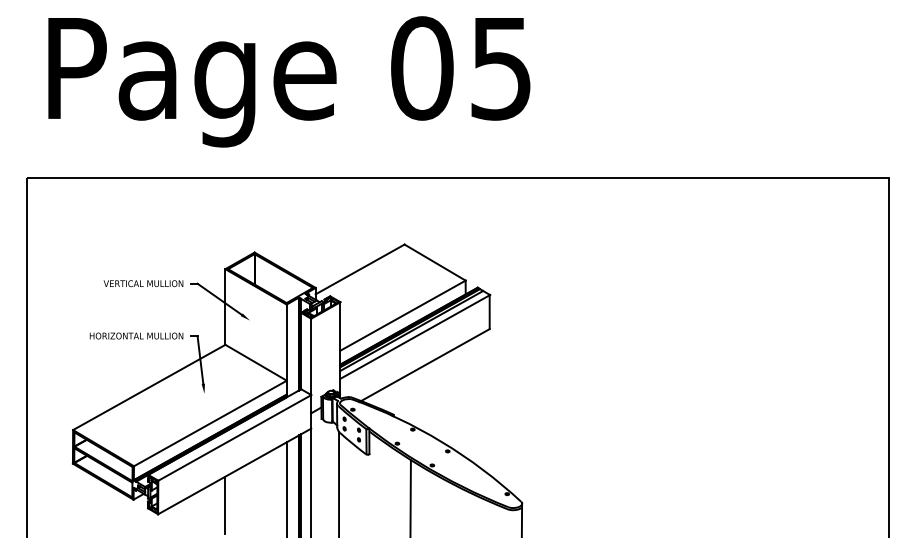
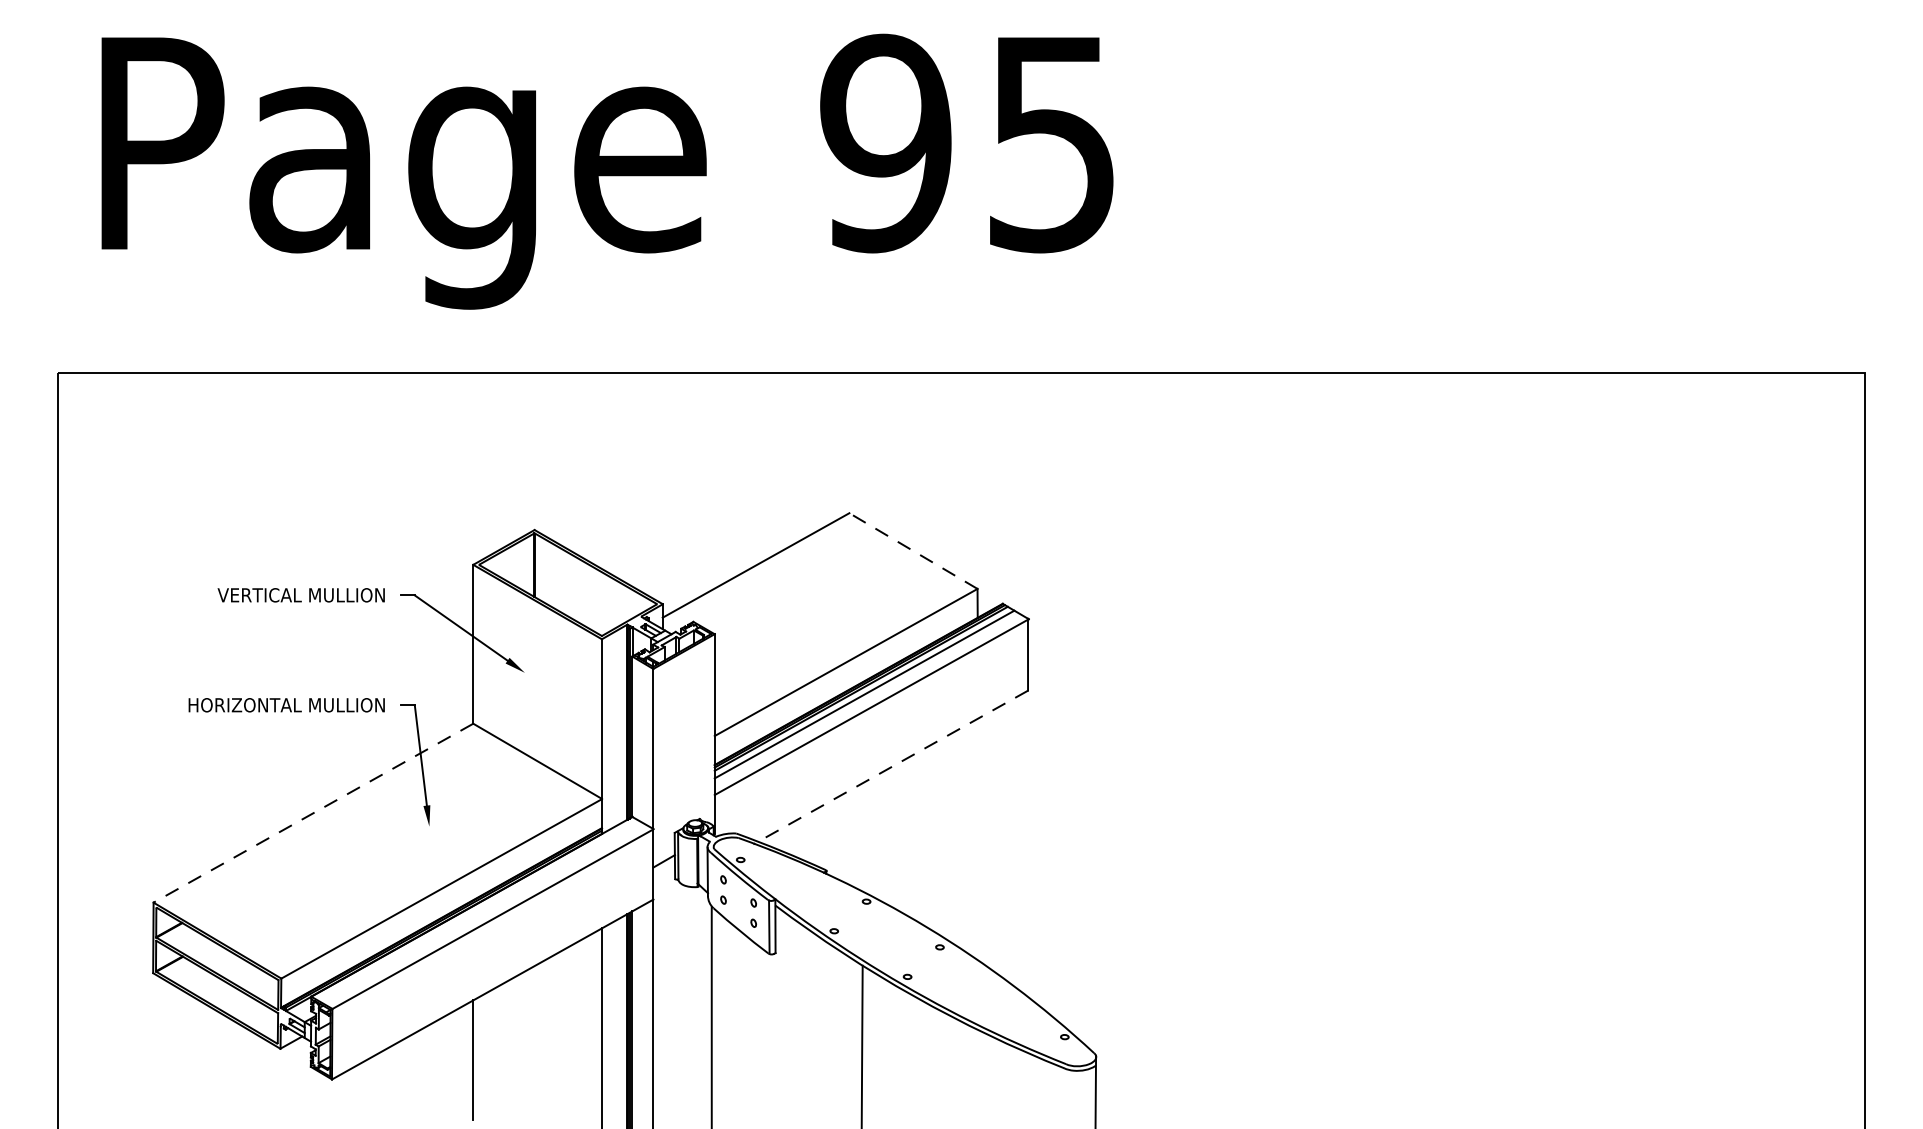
text: (421, 68) -> (884, 143), 05 -> 95
line: (434, 262) -> (912, 550), solid -> dashed
line: (425, 365) -> (893, 767), solid -> dashed
line: (148, 387) -> (311, 813), solid -> dashed

